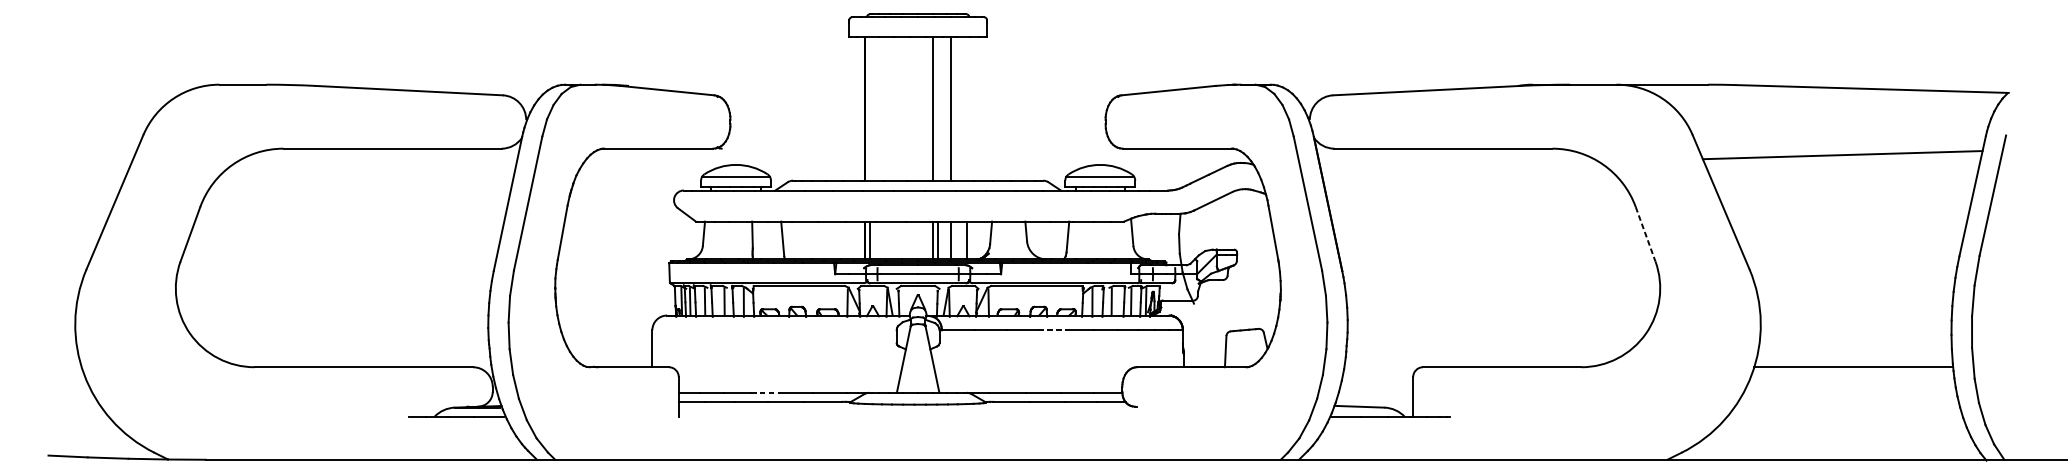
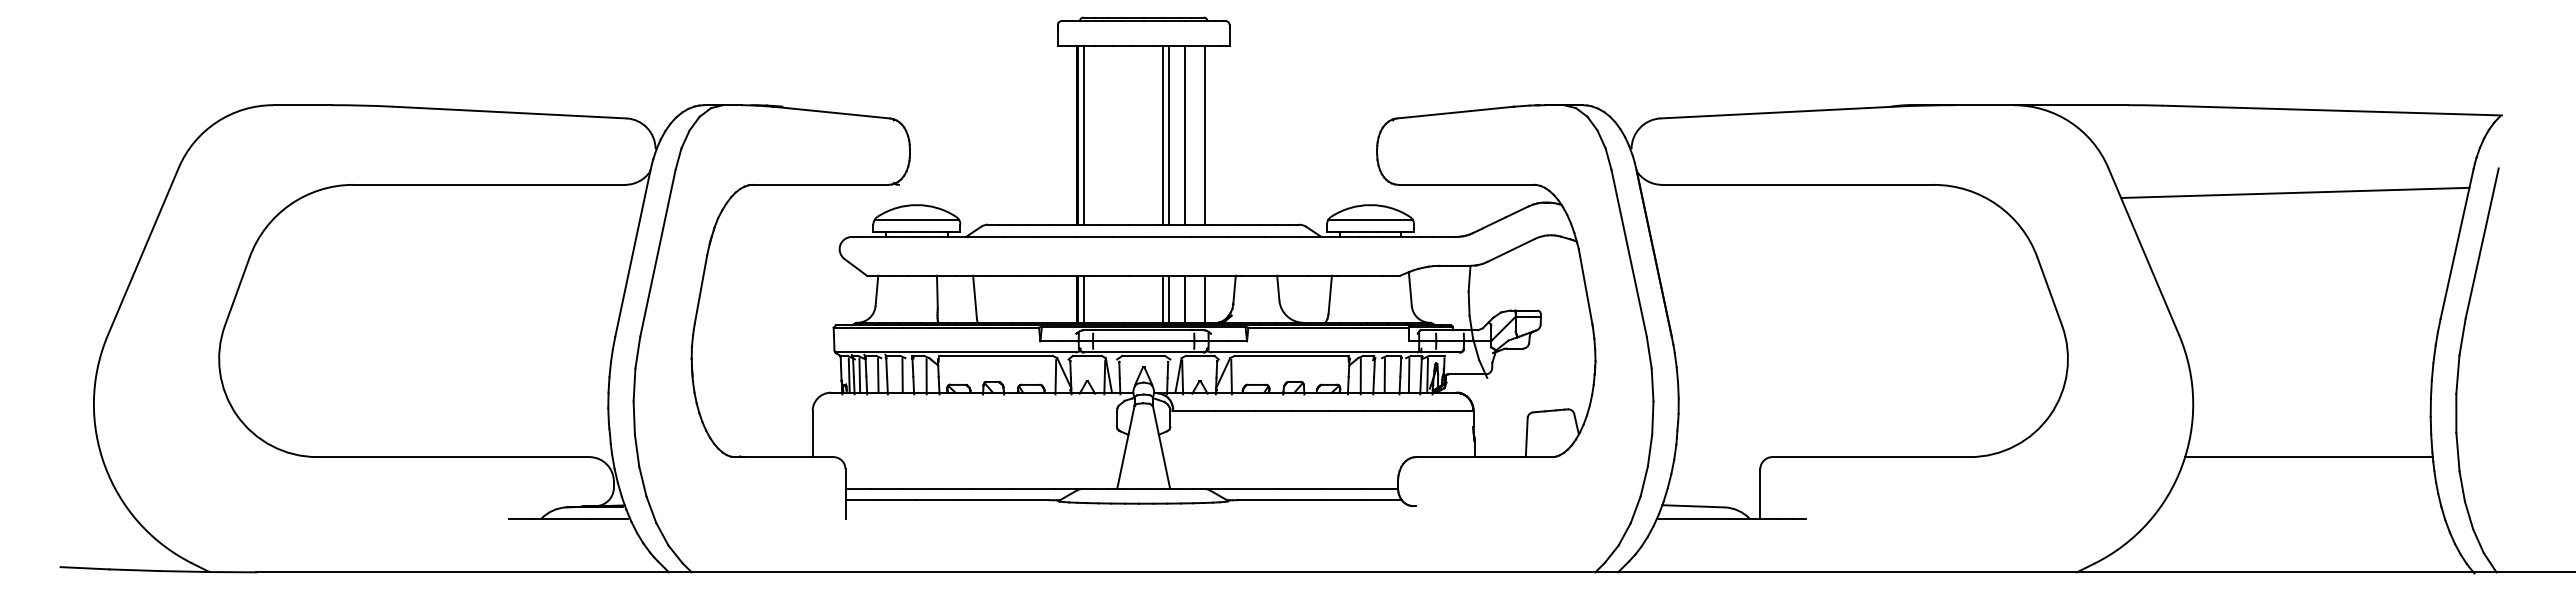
line: (869, 108) -> (1083, 134), added
line: (938, 108) -> (1168, 134), added
line: (967, 108) -> (1205, 134), added
line: (1645, 235) -> (2049, 292), dashed -> solid
line: (1052, 330) -> (1311, 411), dashed -> solid
line: (766, 392) -> (954, 488), dashed -> solid

